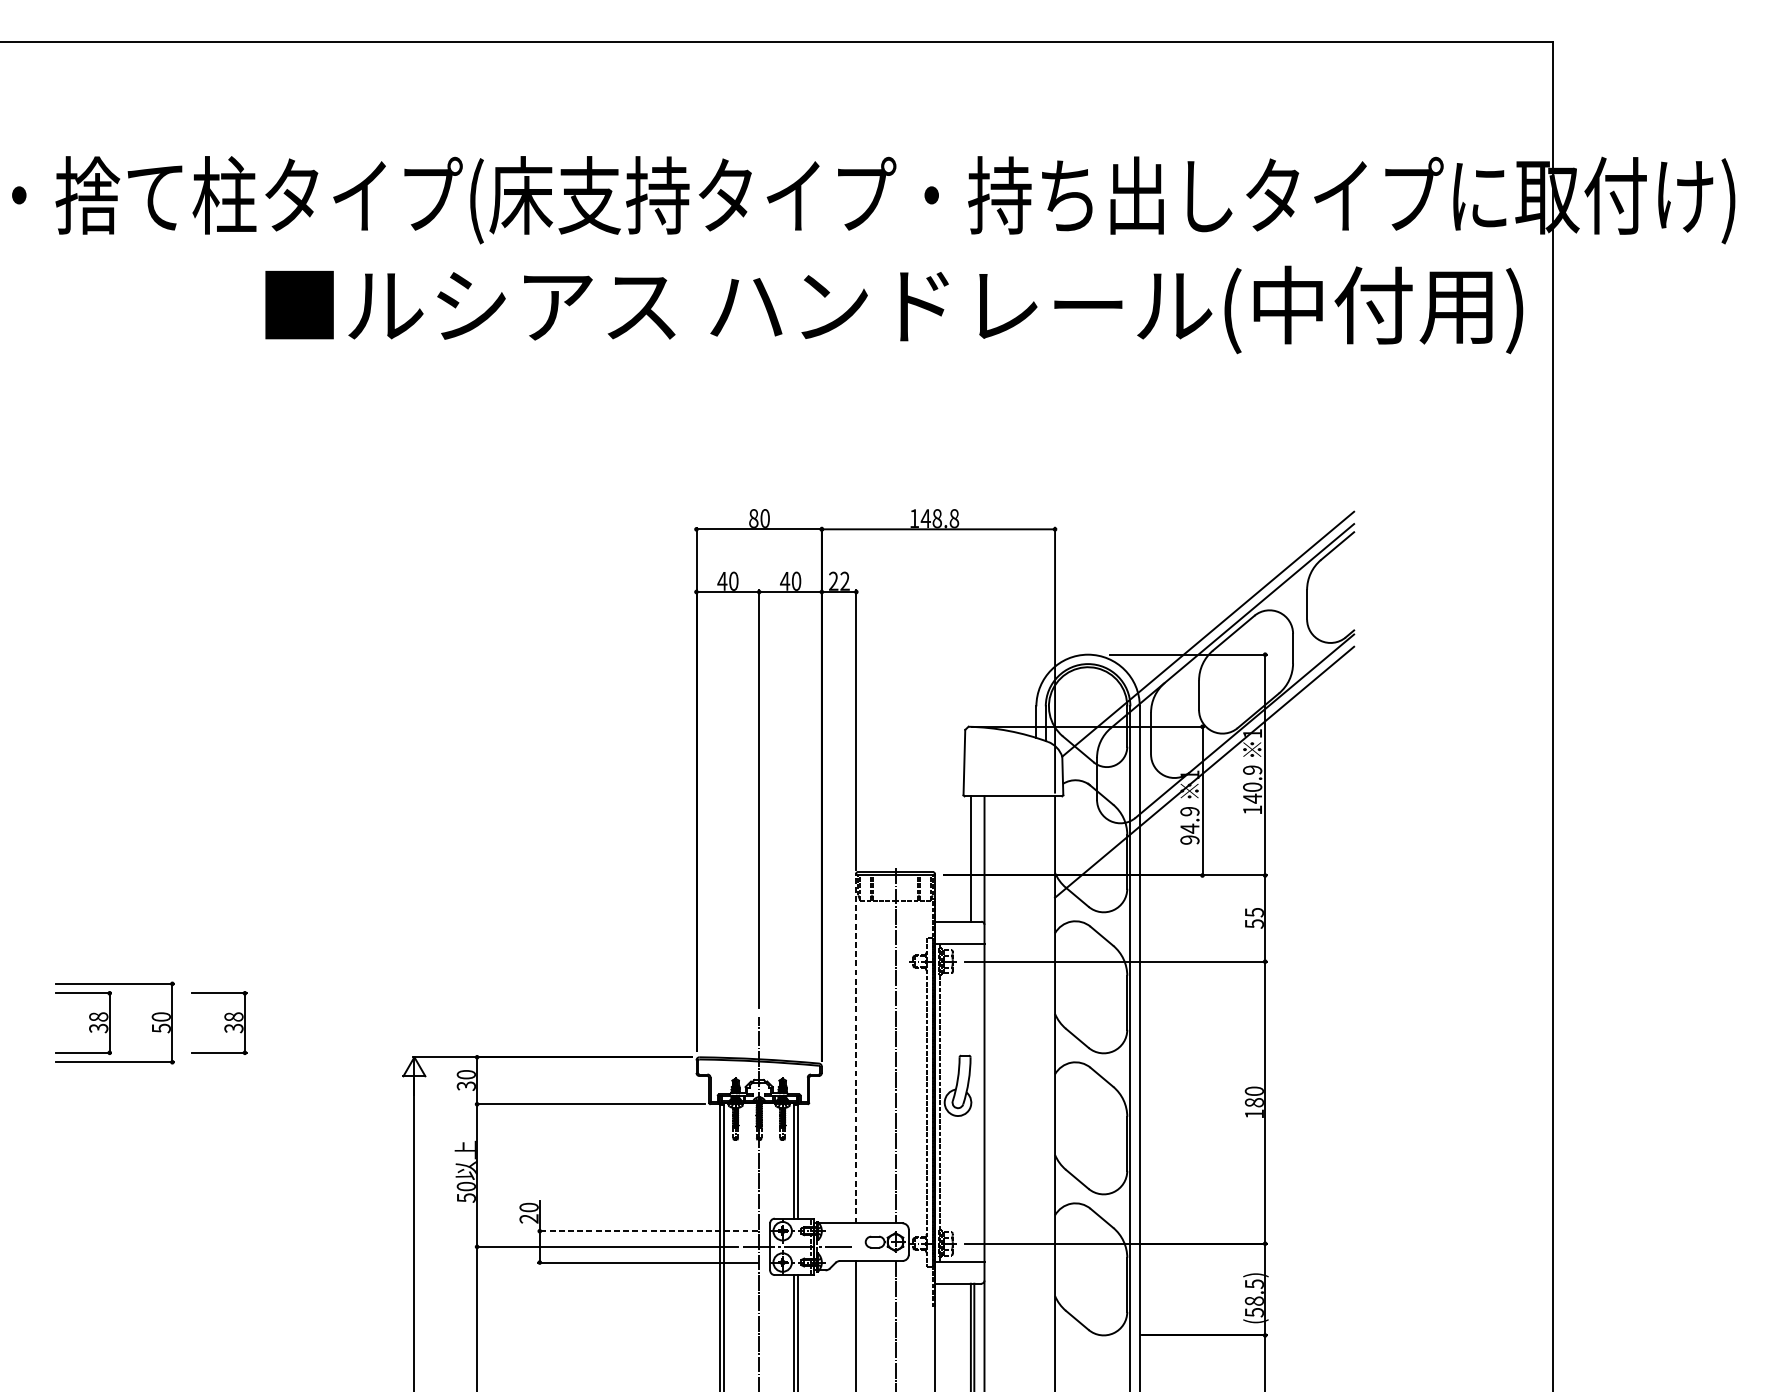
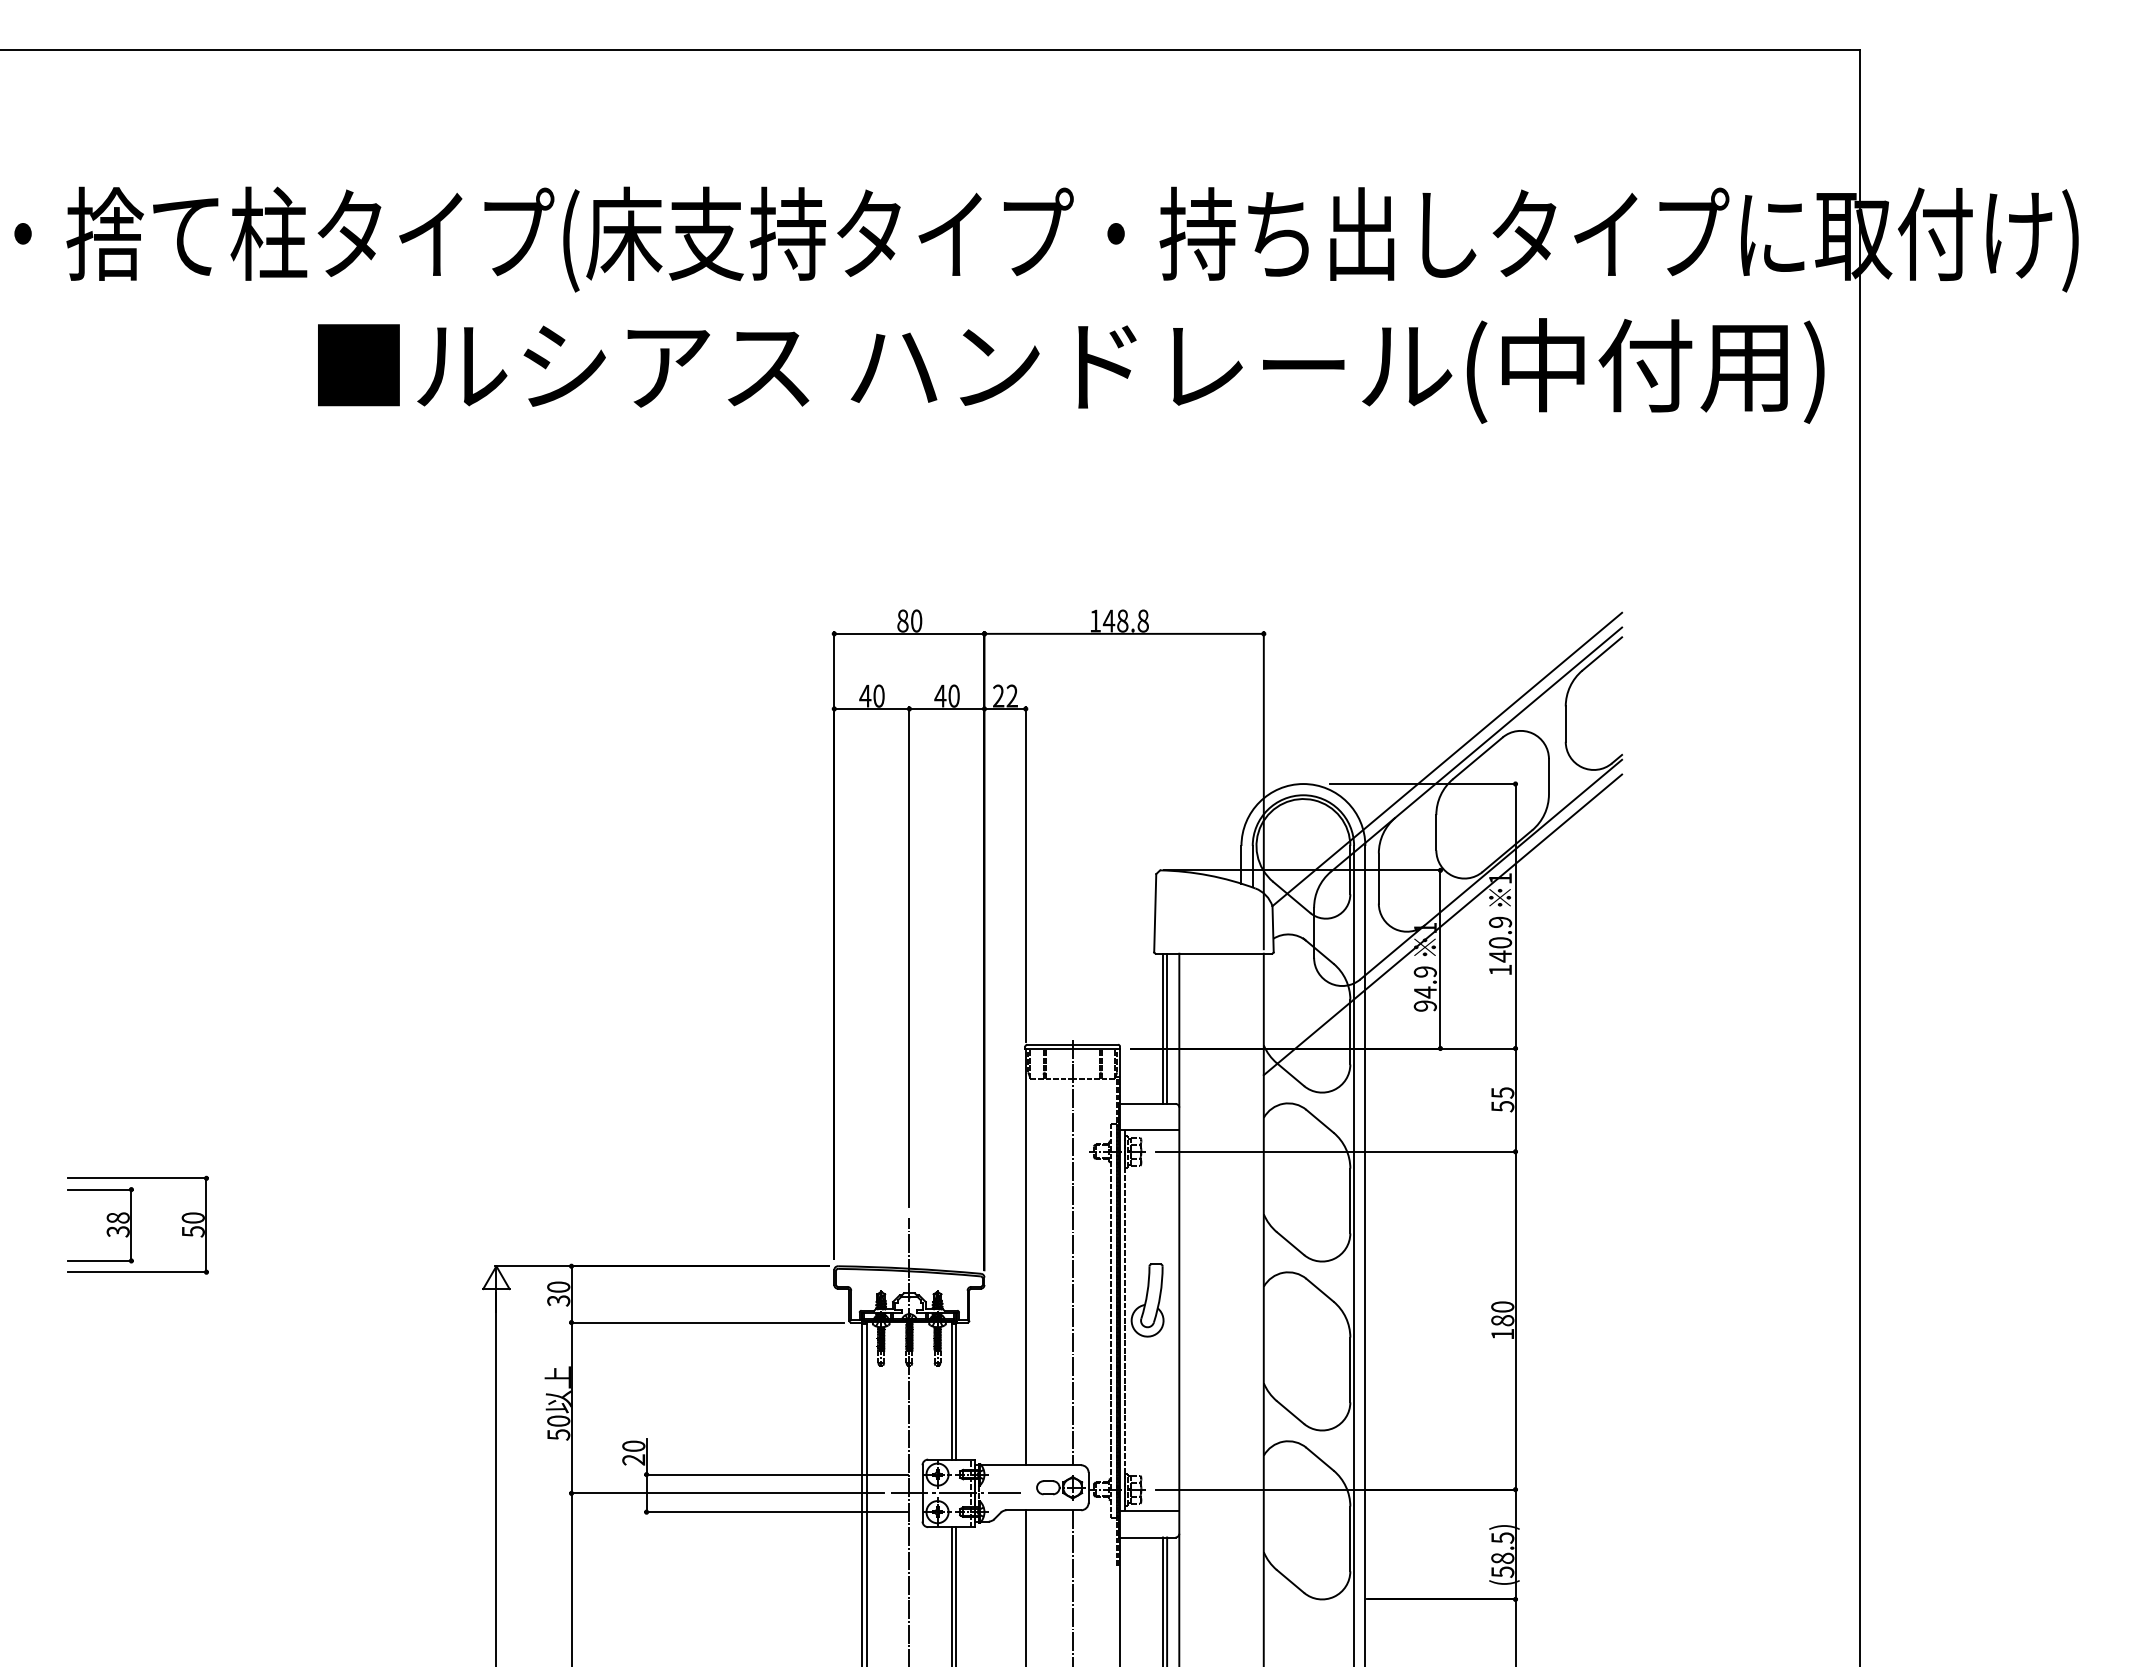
line: (974, 858) -> (1167, 1028), added
part: (224, 1025) -> (269, 1228), removed
line: (856, 1049) -> (1025, 1256), dashed -> solid
line: (647, 1231) -> (775, 1474), dashed -> solid

